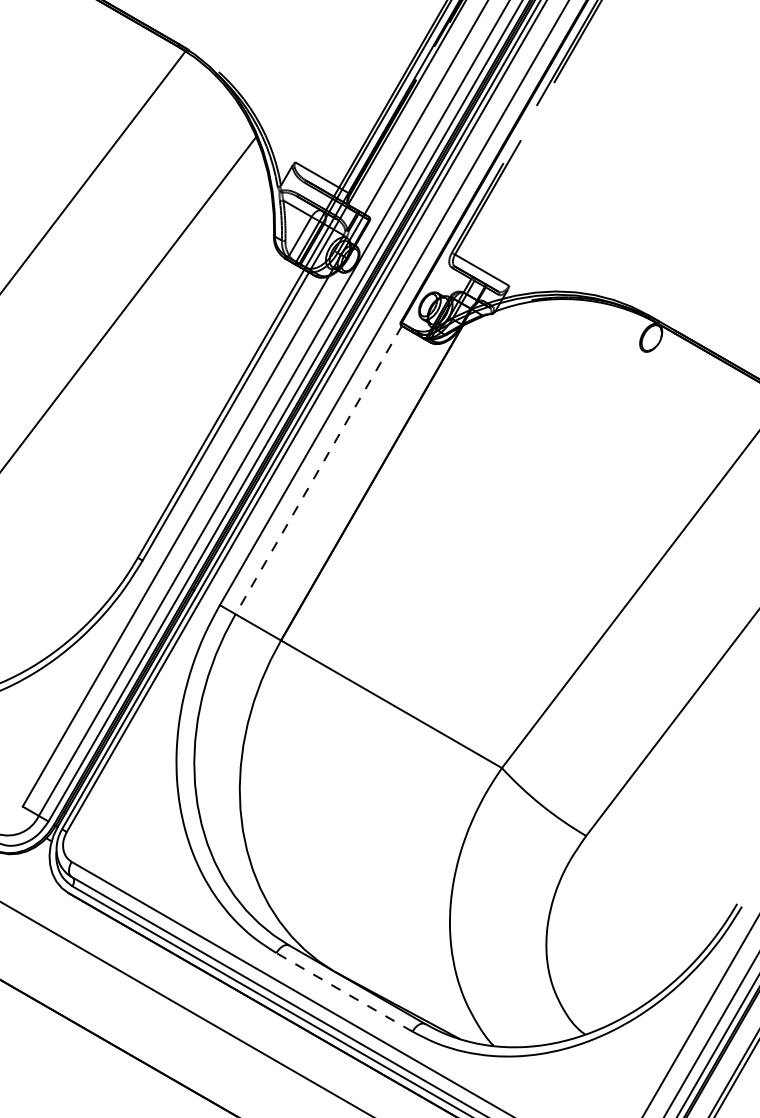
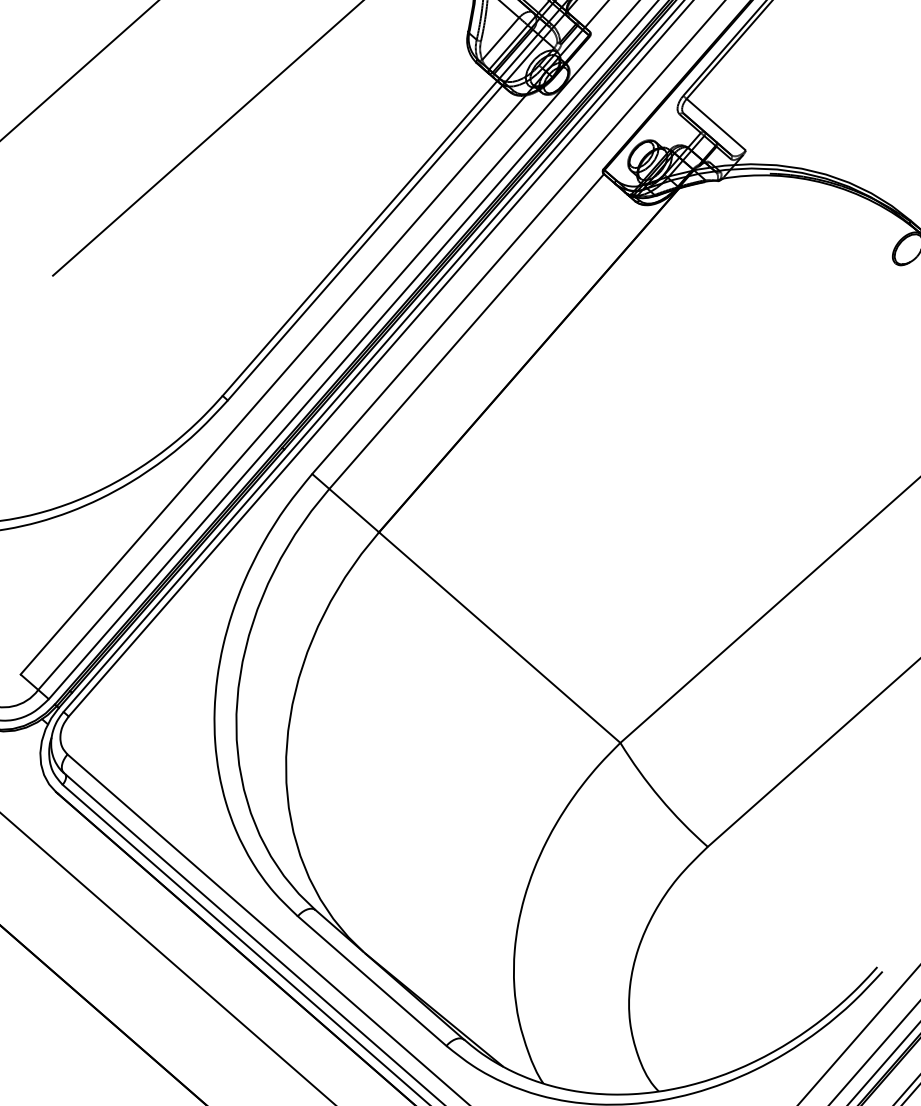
line: (318, 470) -> (466, 331), dashed -> solid
line: (344, 992) -> (372, 981), dashed -> solid

